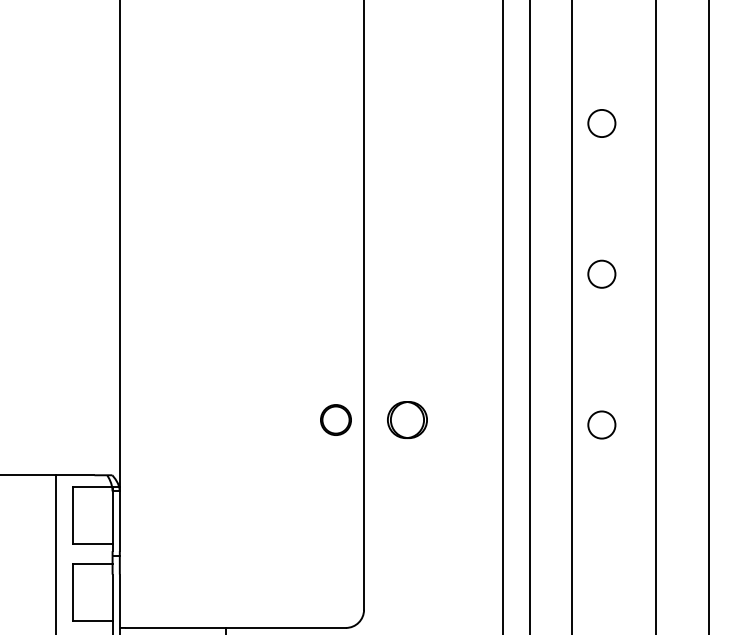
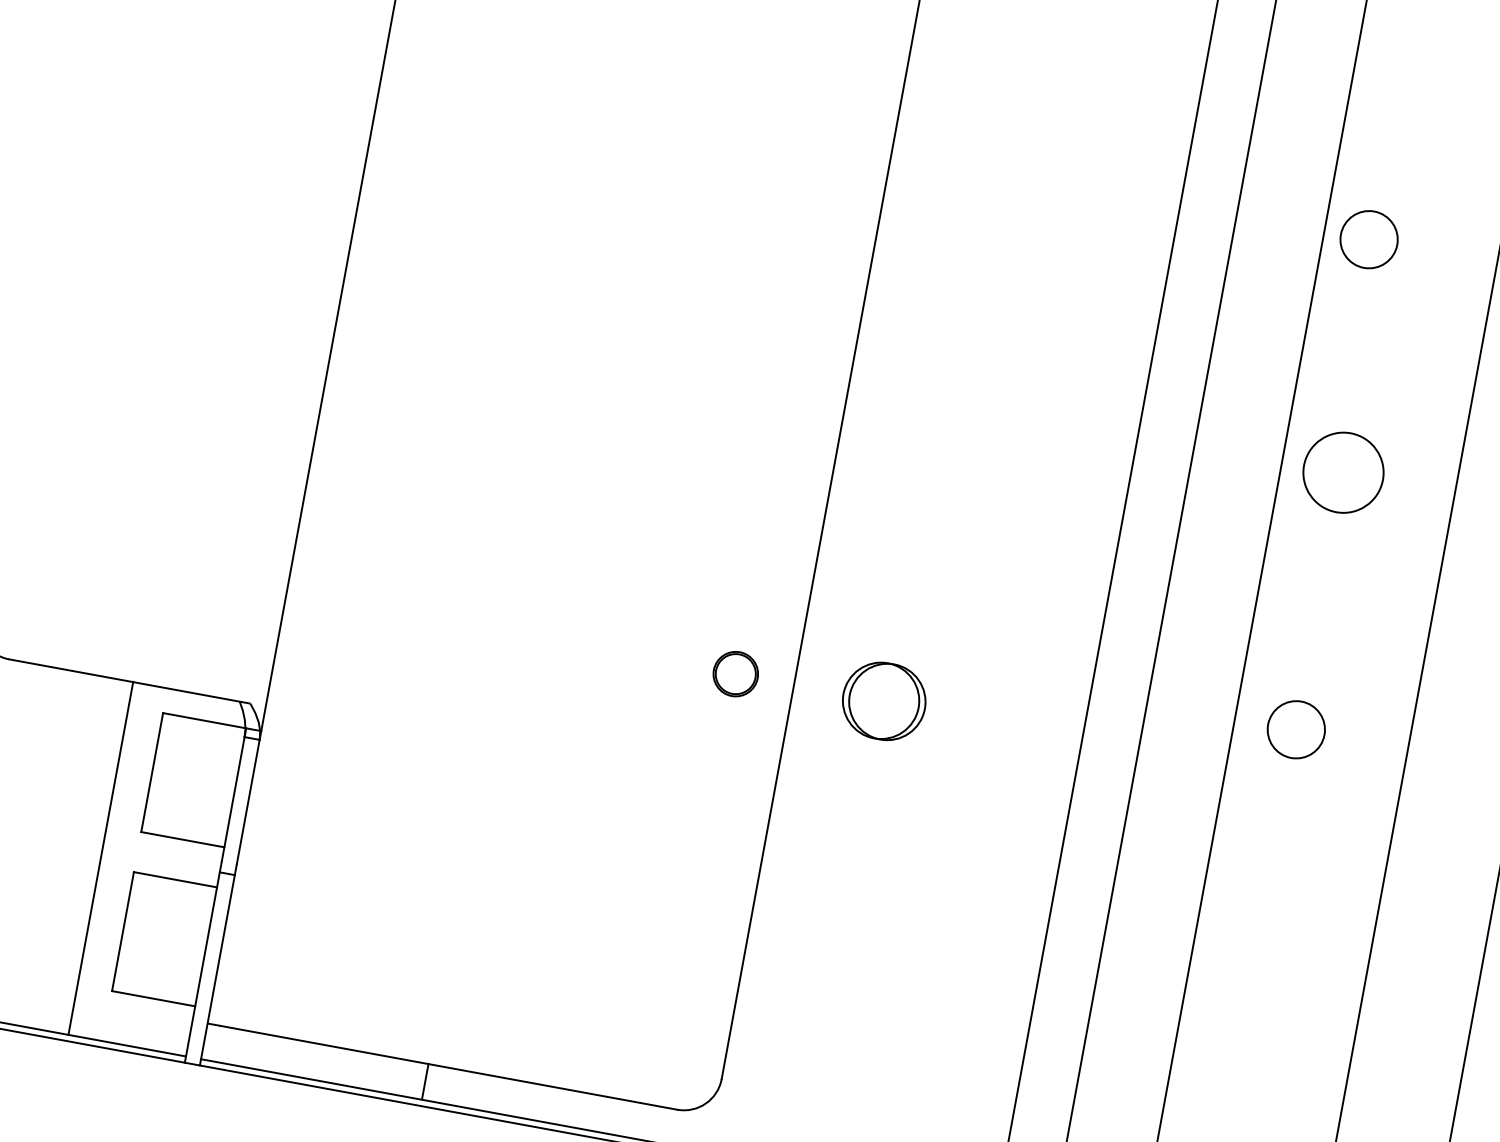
circle: (601, 123) -> (1368, 239), moved
circle: (601, 273) -> (1343, 471), size x1.4
circle: (335, 419) -> (734, 672), size x0.7
circle: (601, 424) -> (1295, 728), moved

